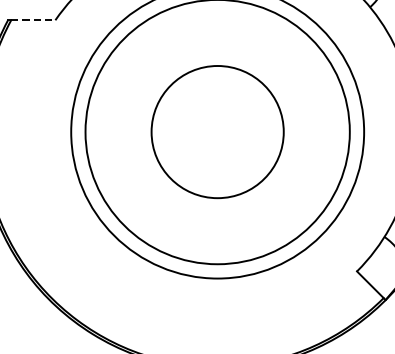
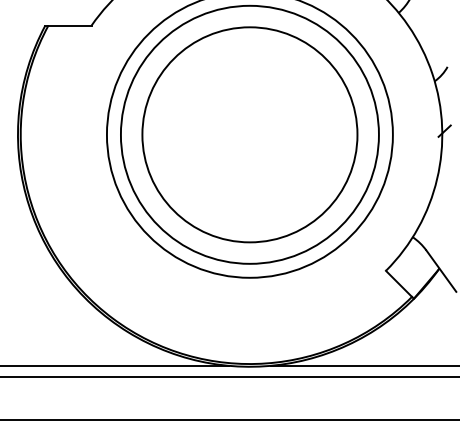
line: (32, 20) -> (69, 25), dashed -> solid
circle: (217, 131) -> (249, 134), size x1.67

